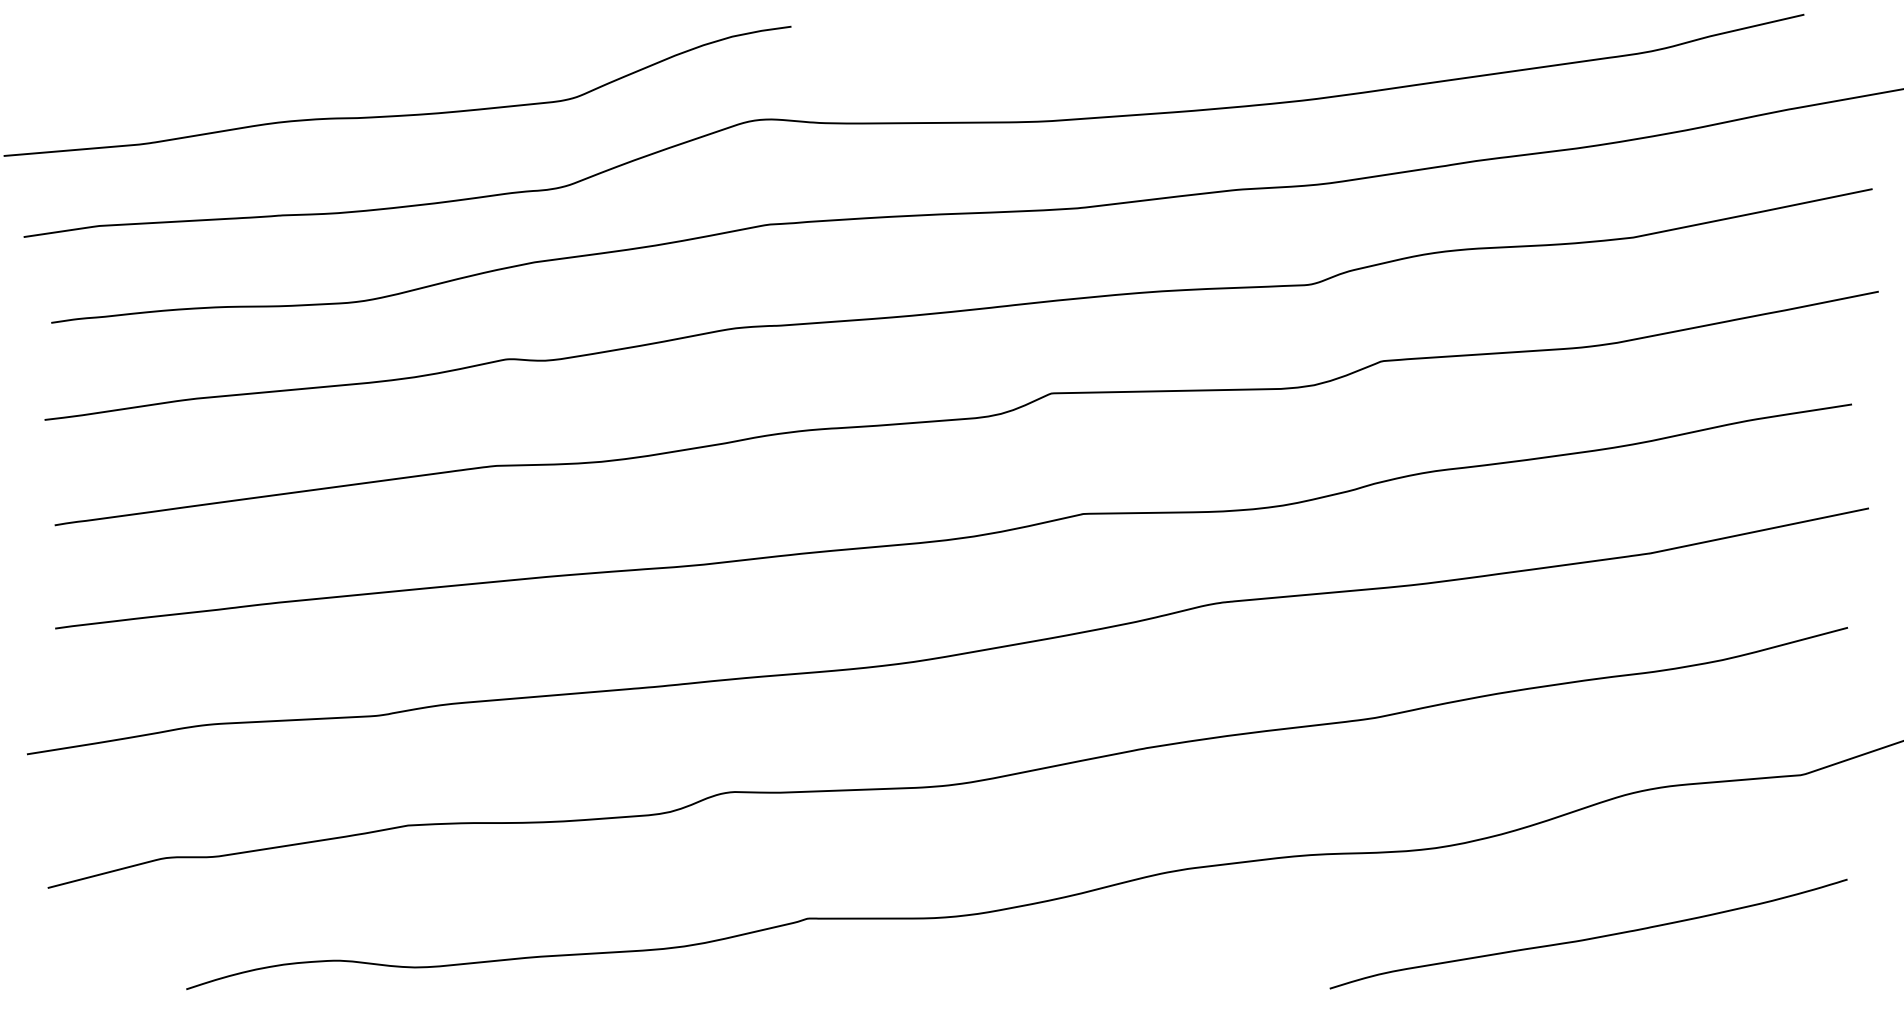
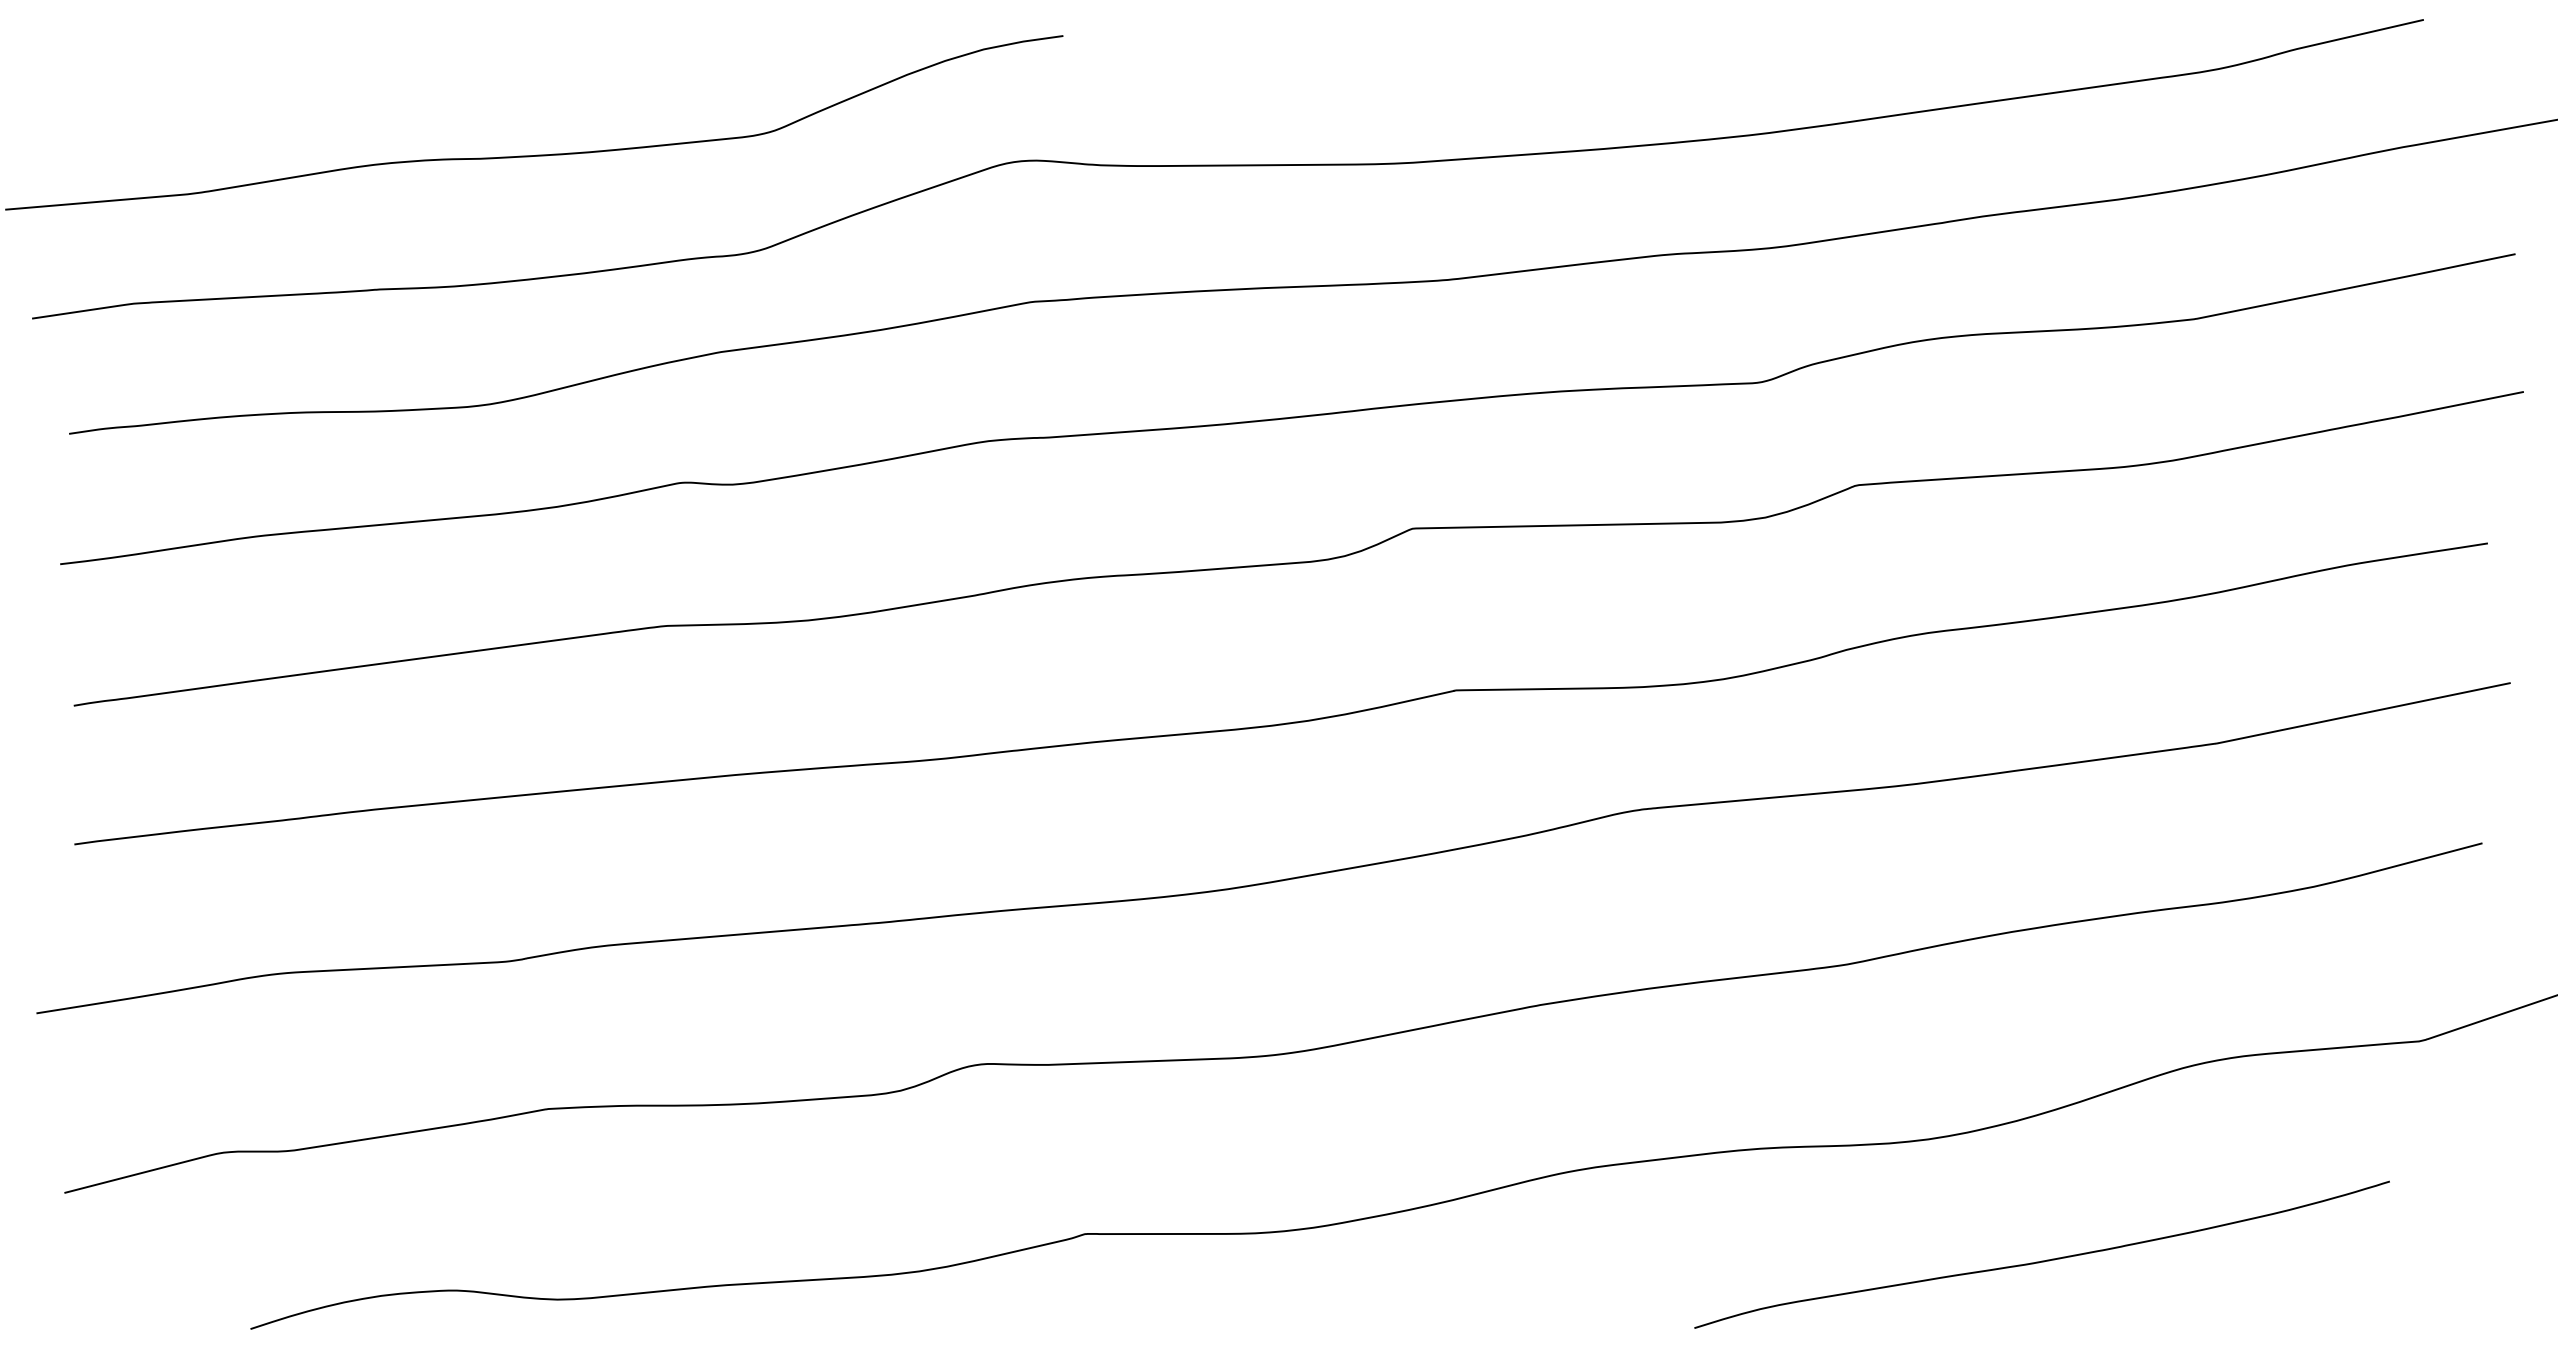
curve: (1588, 938) -> (2041, 1260), moved

